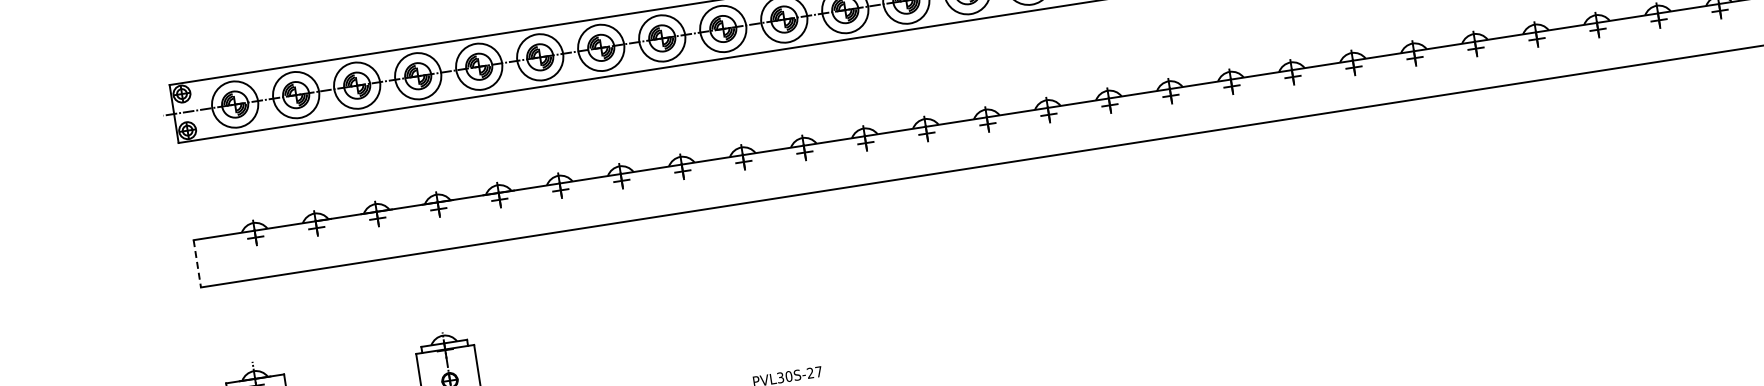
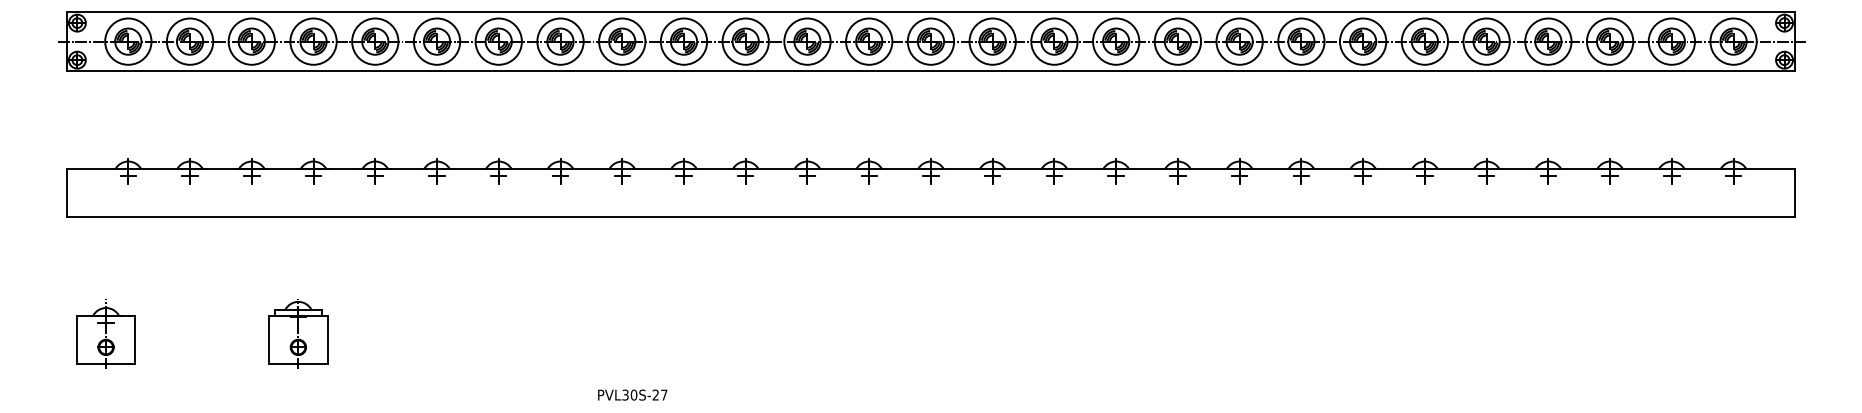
line: (197, 264) -> (66, 193), dashed -> solid

